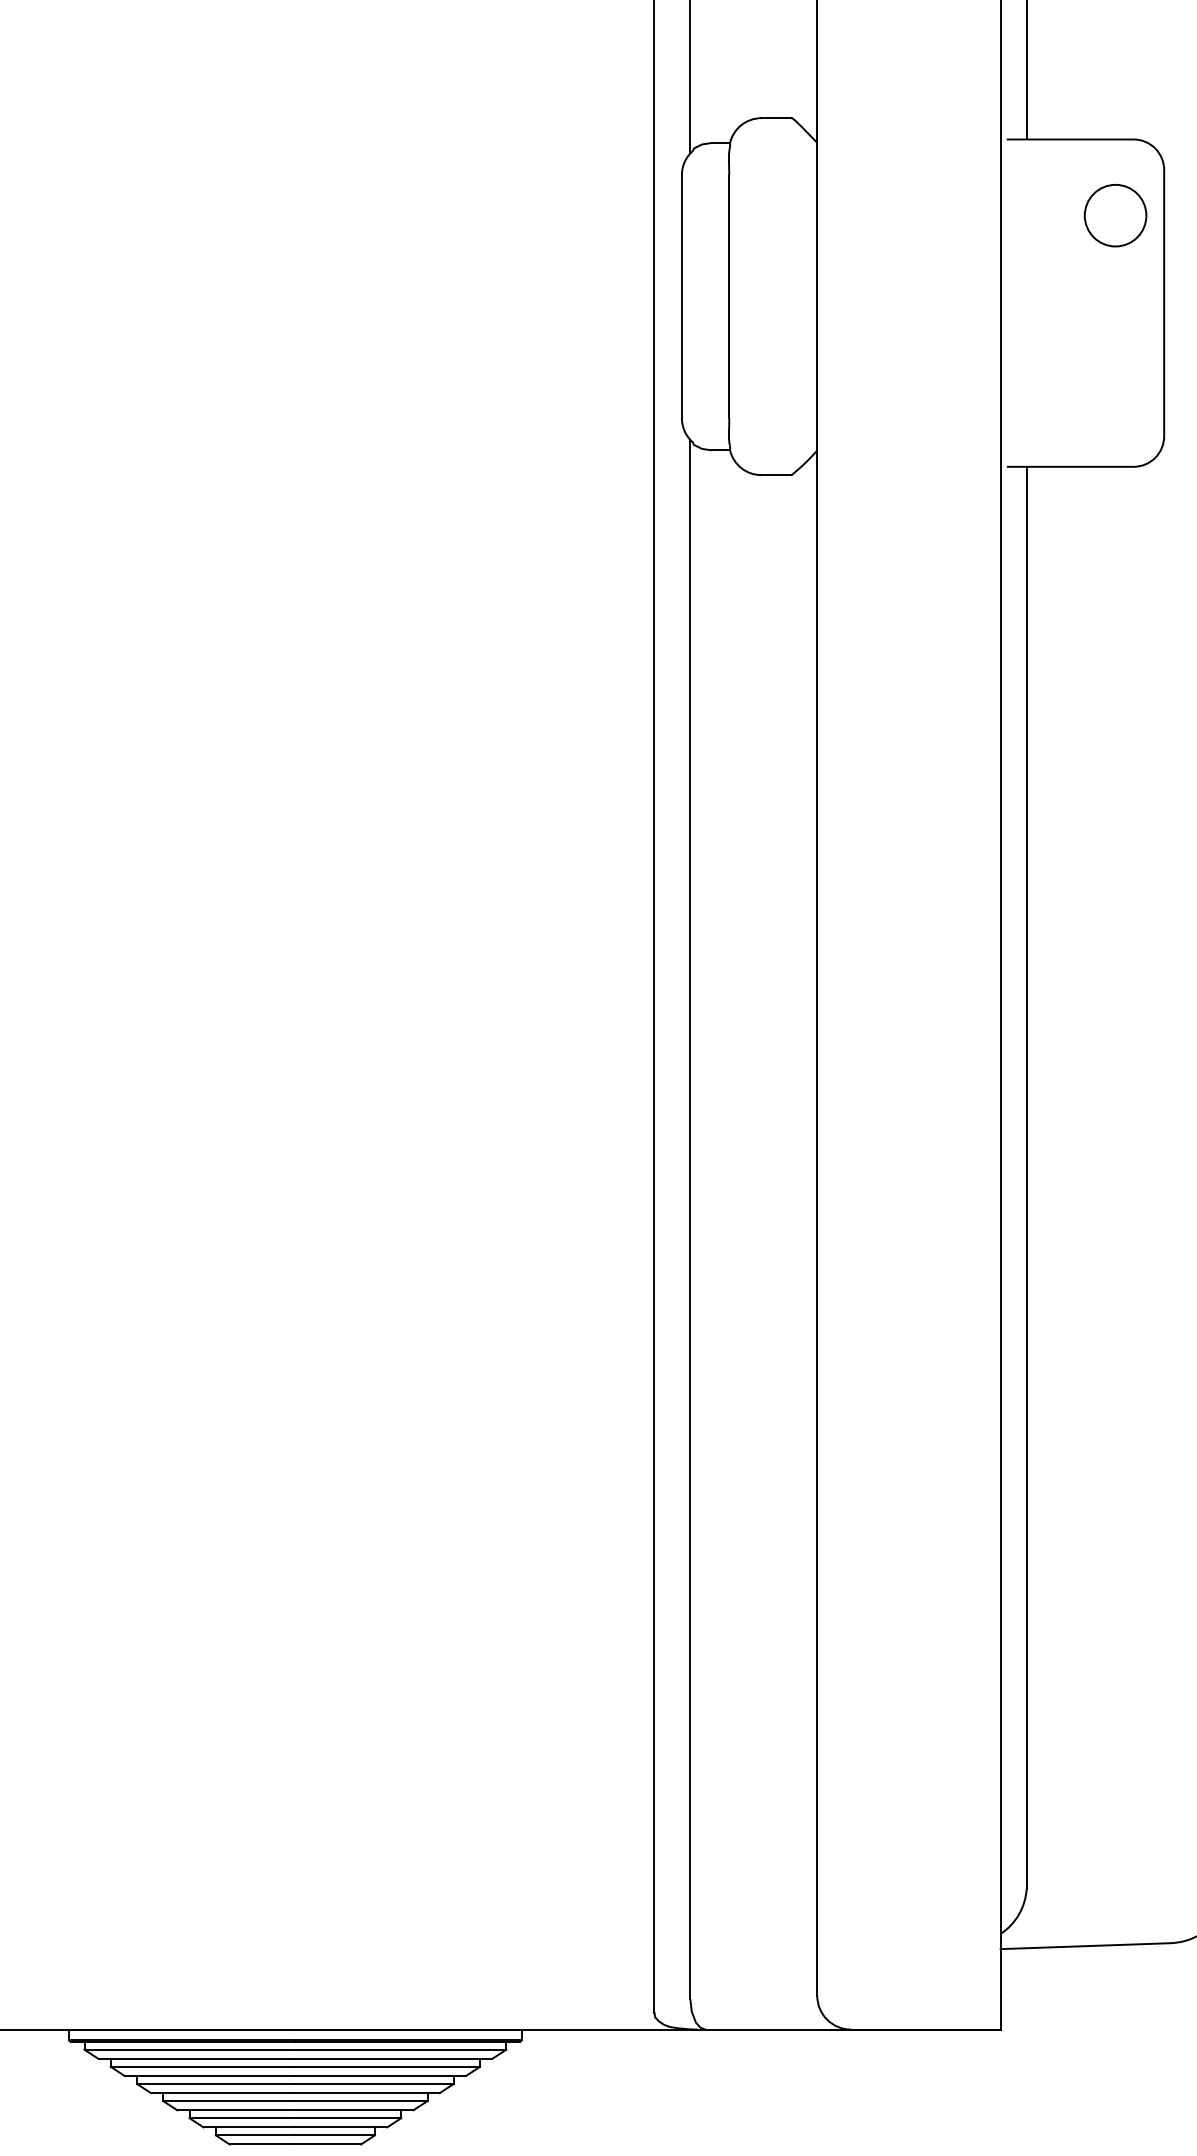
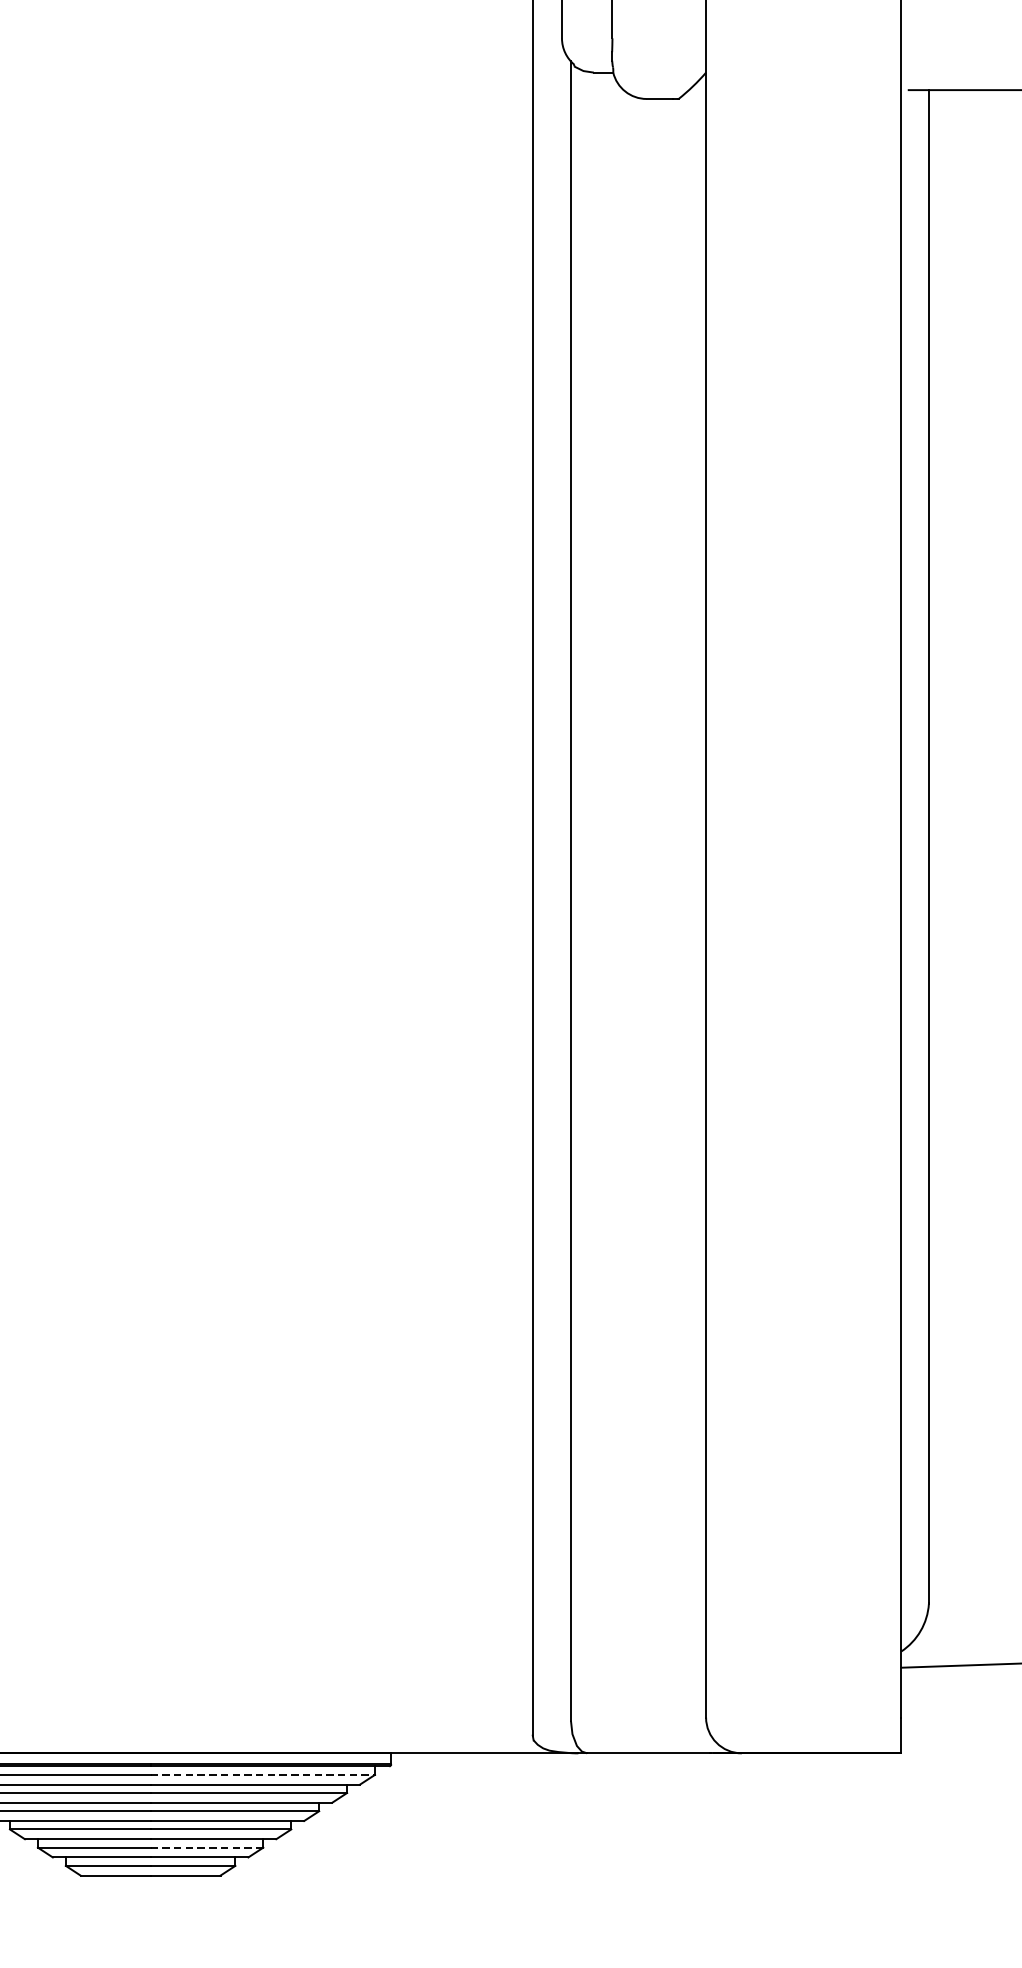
line: (401, 2049) -> (263, 1774), solid -> dashed
line: (348, 2118) -> (207, 1847), solid -> dashed

